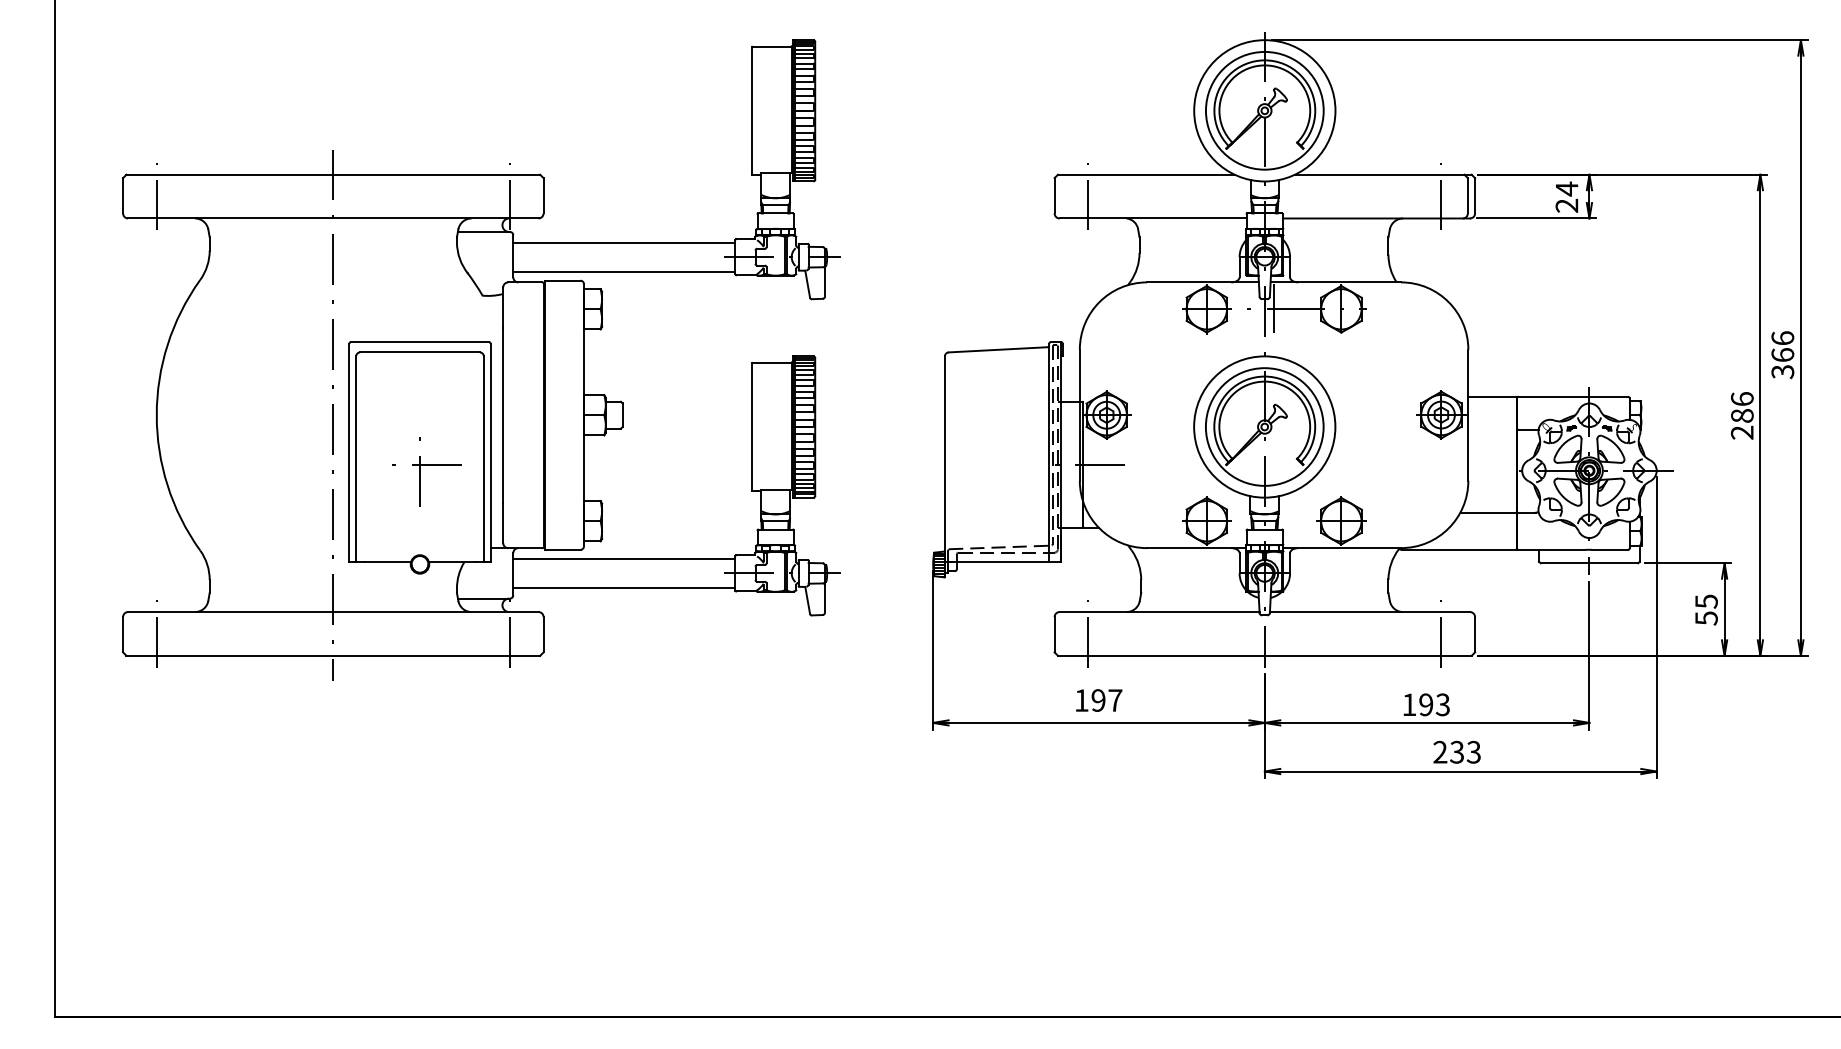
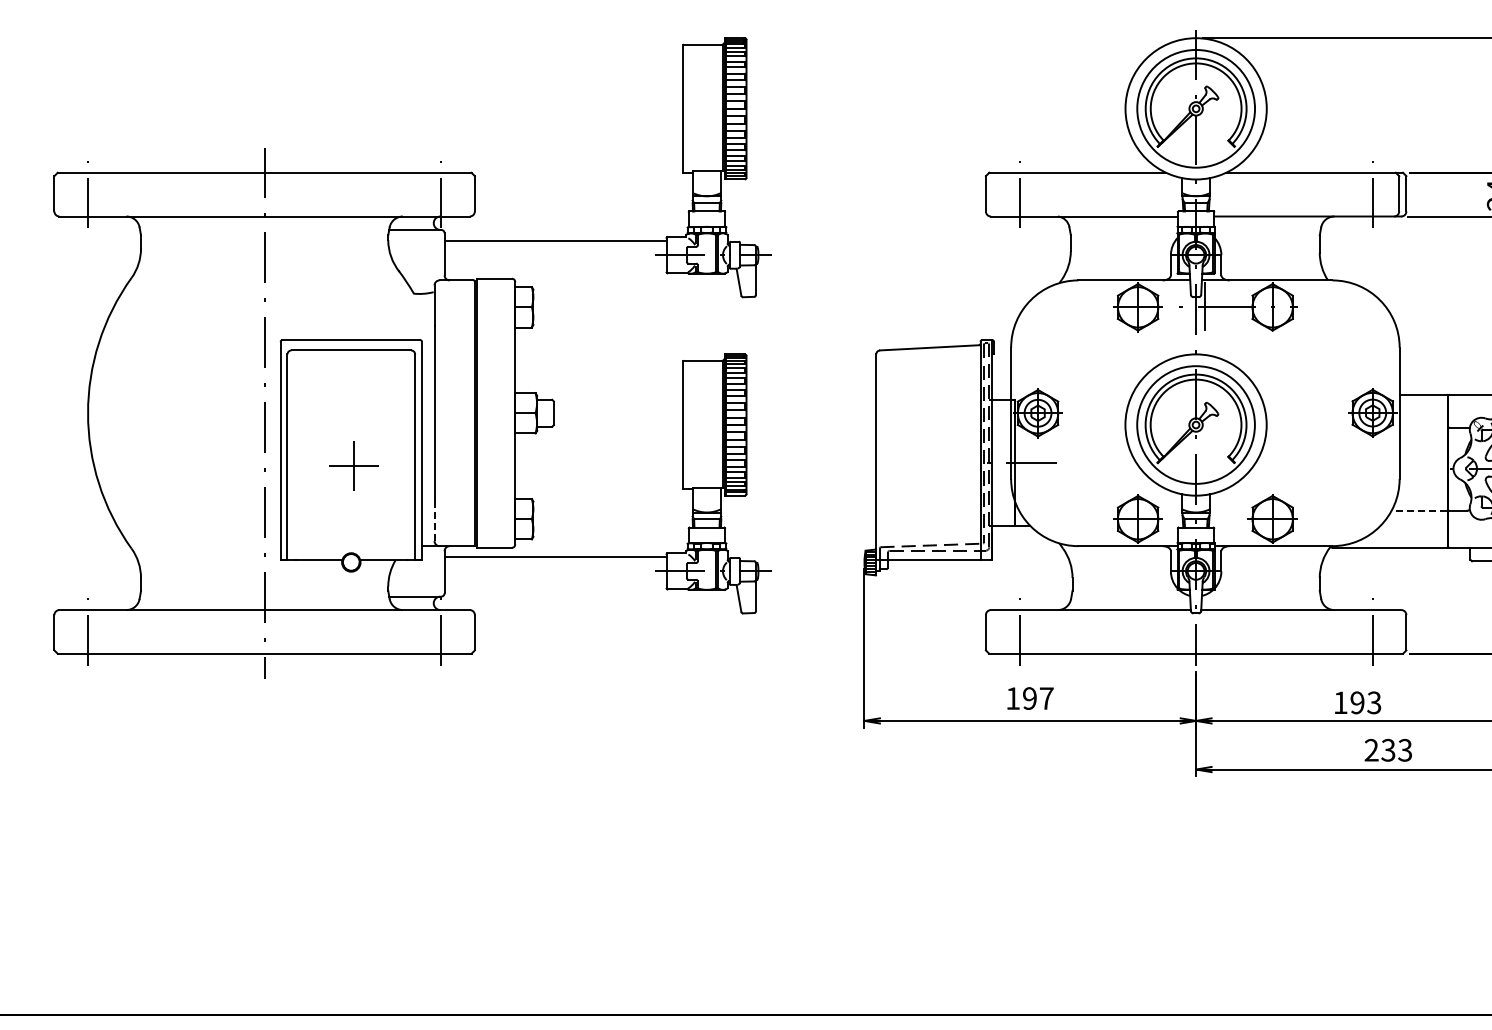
line: (624, 271) -> (555, 269), removed
part: (426, 471) -> (357, 469), size x0.6
line: (1487, 512) -> (1418, 510), solid -> dashed
line: (503, 522) -> (434, 520), solid -> dashed
line: (624, 587) -> (555, 585), removed

